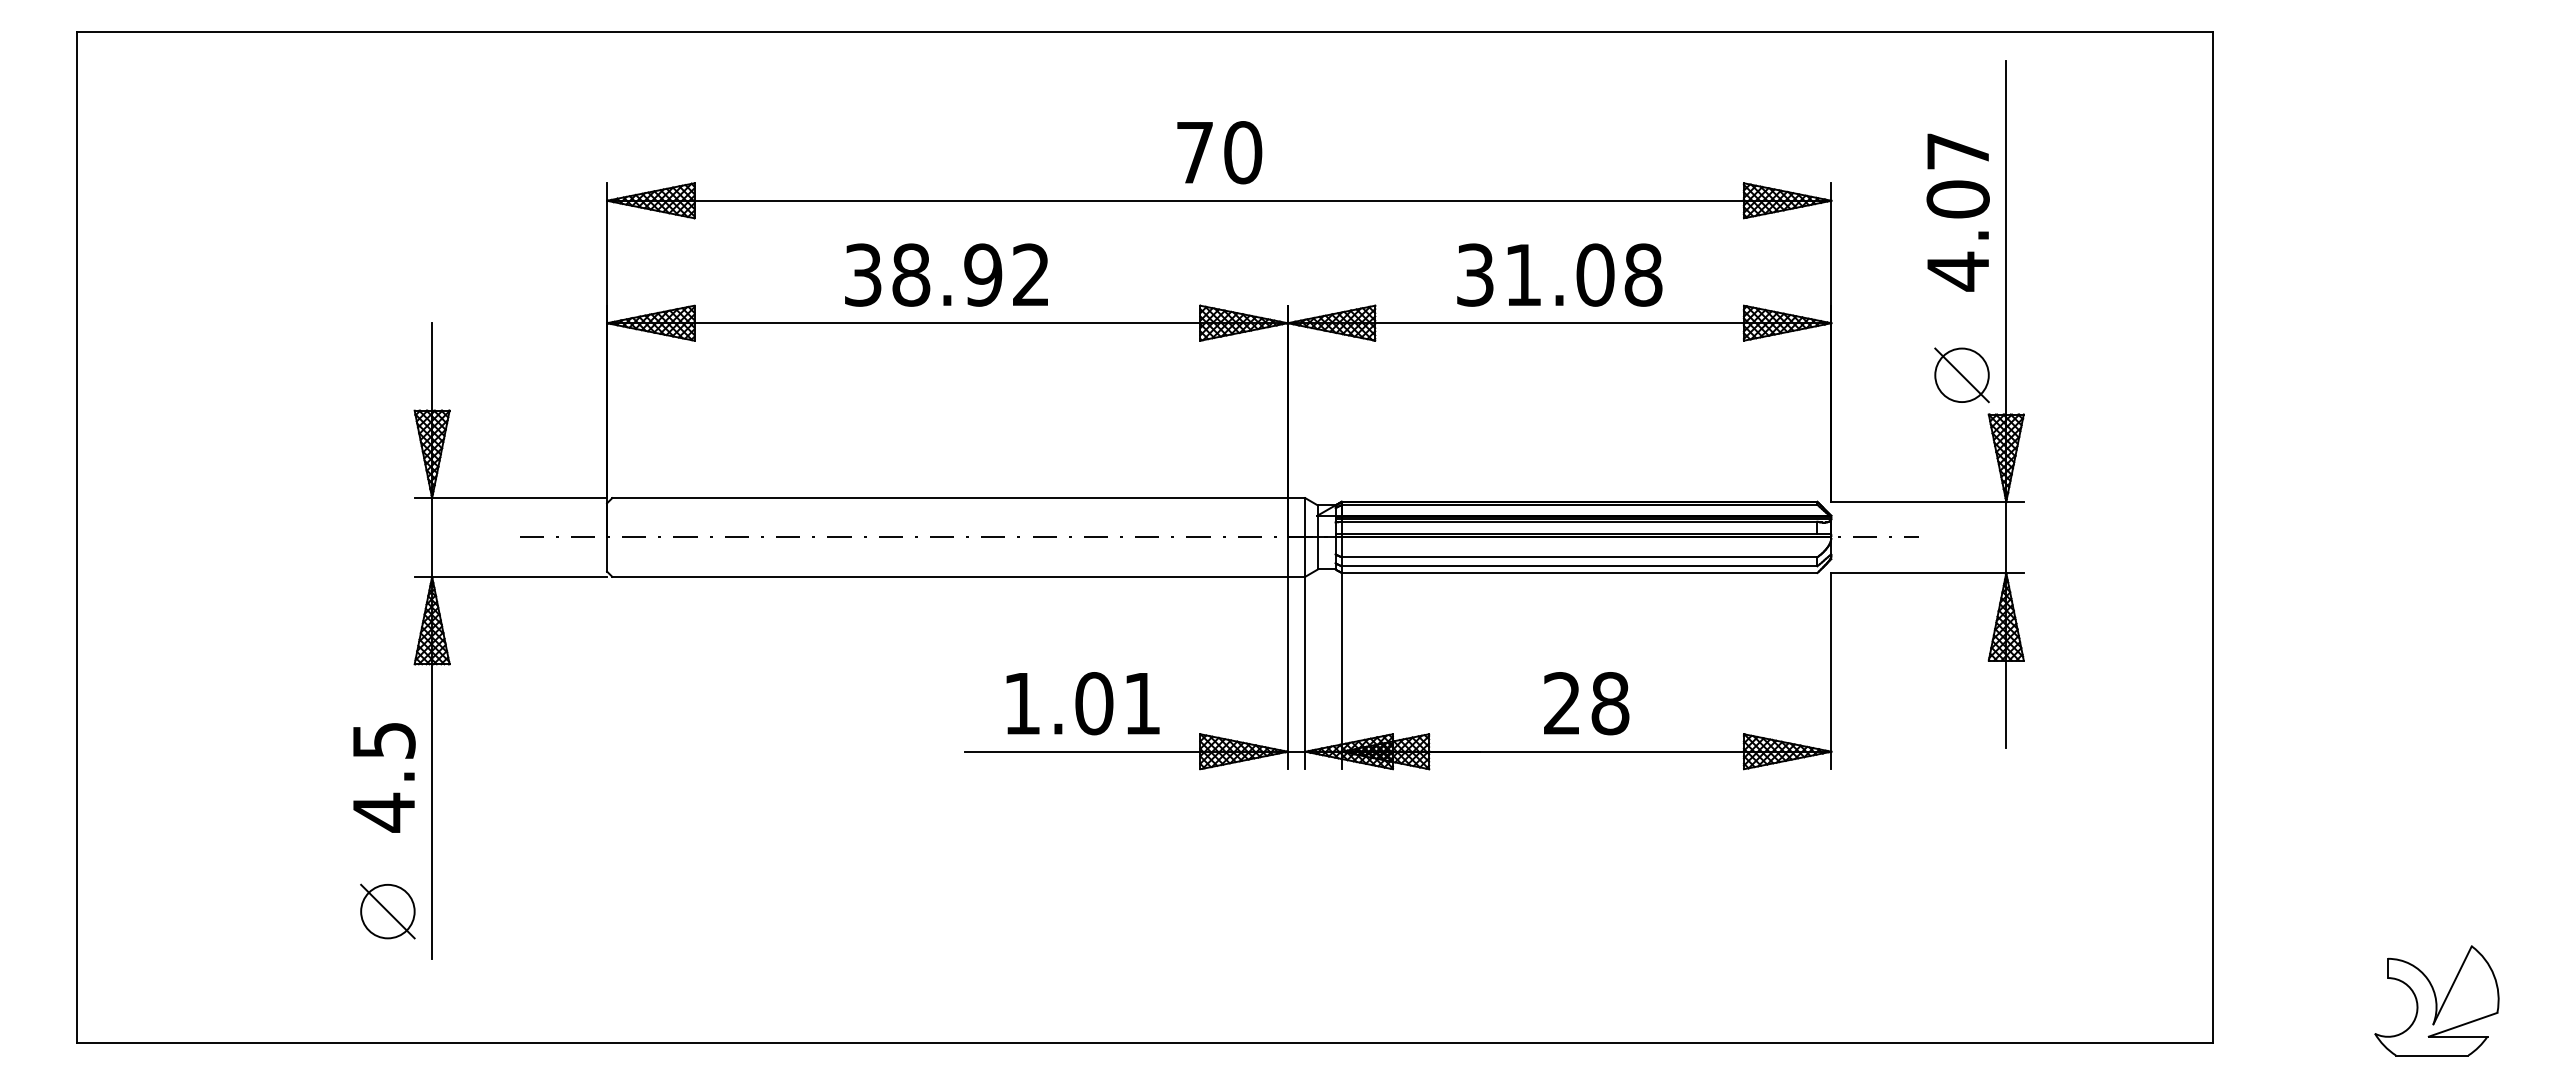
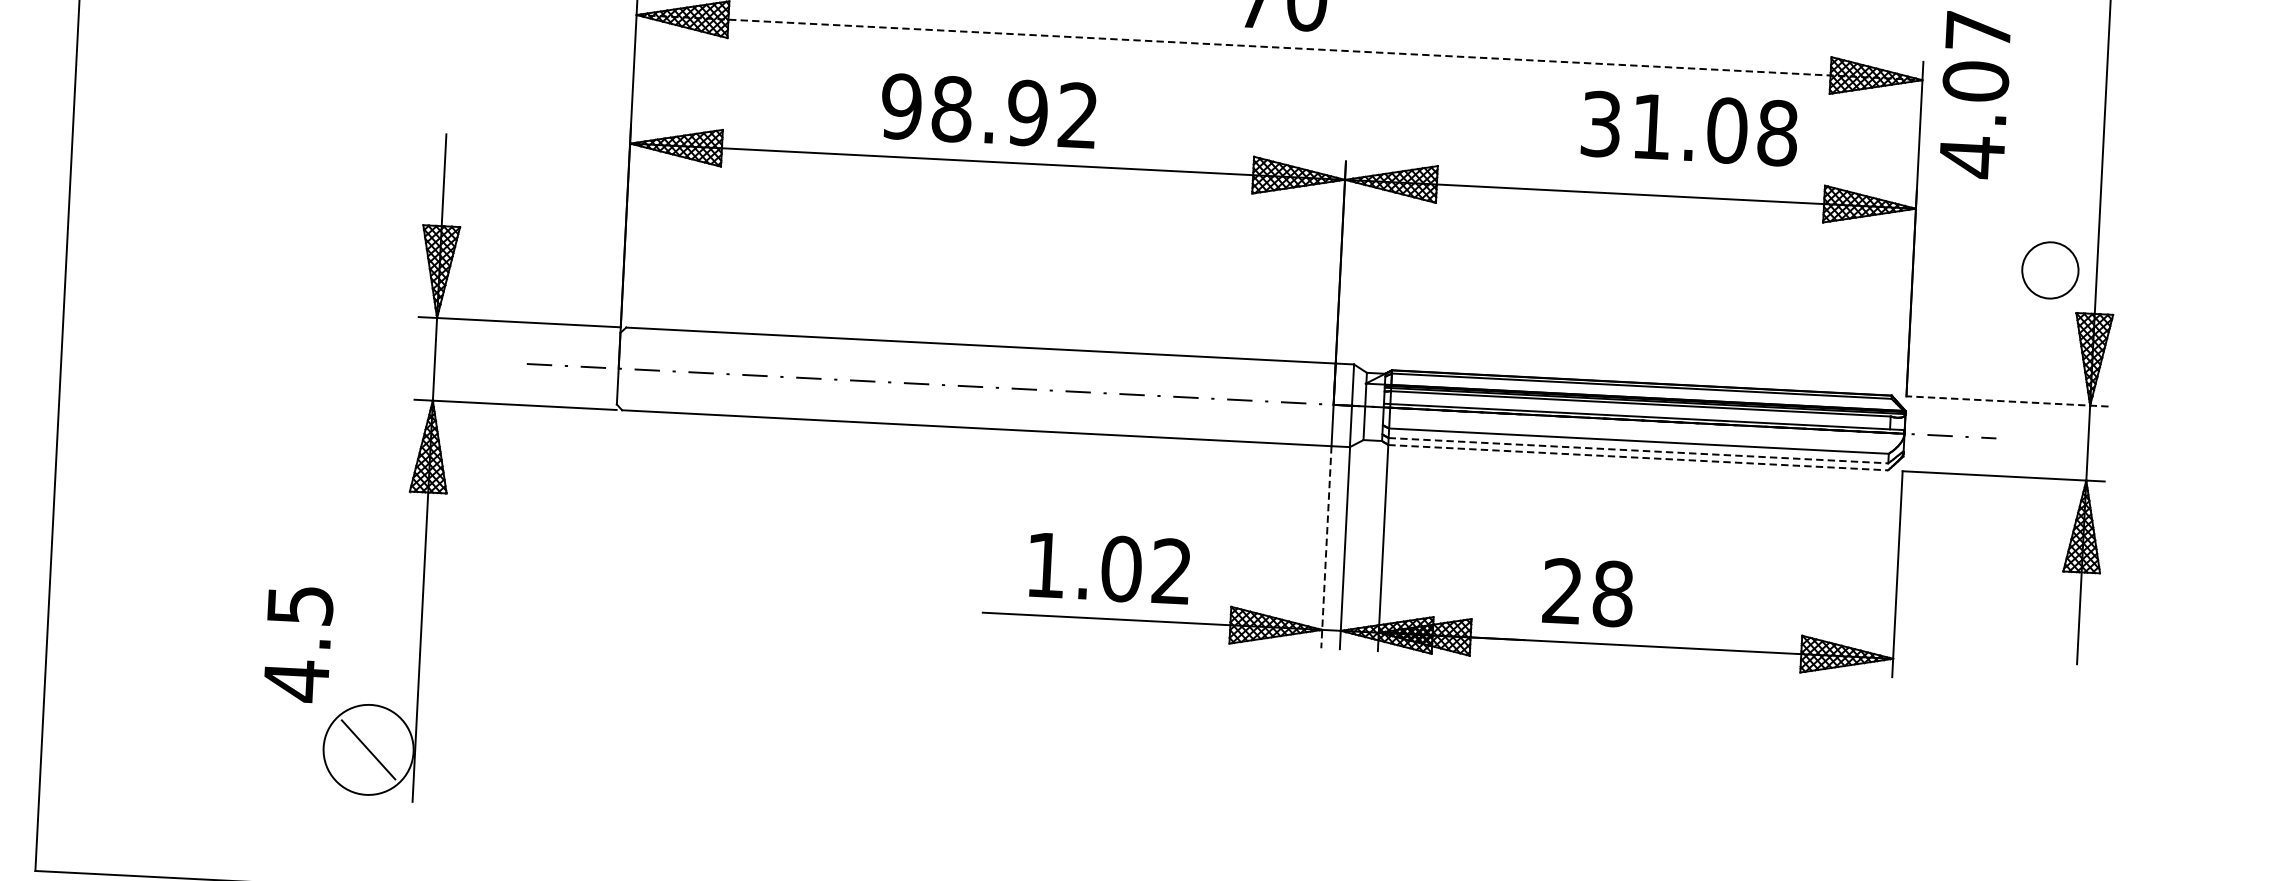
line: (1219, 200) -> (1279, 47), solid -> dashed
text: (1957, 212) -> (1974, 95), moved
text: (862, 274) -> (900, 106), 38.92 -> 98.92
text: (1559, 274) -> (1689, 128), moved
line: (1961, 375) -> (2049, 270), removed
line: (1927, 501) -> (2007, 401), solid -> dashed
line: (1579, 566) -> (1638, 450), solid -> dashed
line: (1579, 572) -> (1638, 457), solid -> dashed
line: (1287, 673) -> (1326, 547), solid -> dashed
text: (1141, 703) -> (1171, 571), 1.01 -> 1.02
text: (1586, 703) -> (1588, 592), moved
text: (384, 777) -> (298, 644), moved
circle: (387, 911) -> (368, 749), size x1.6

